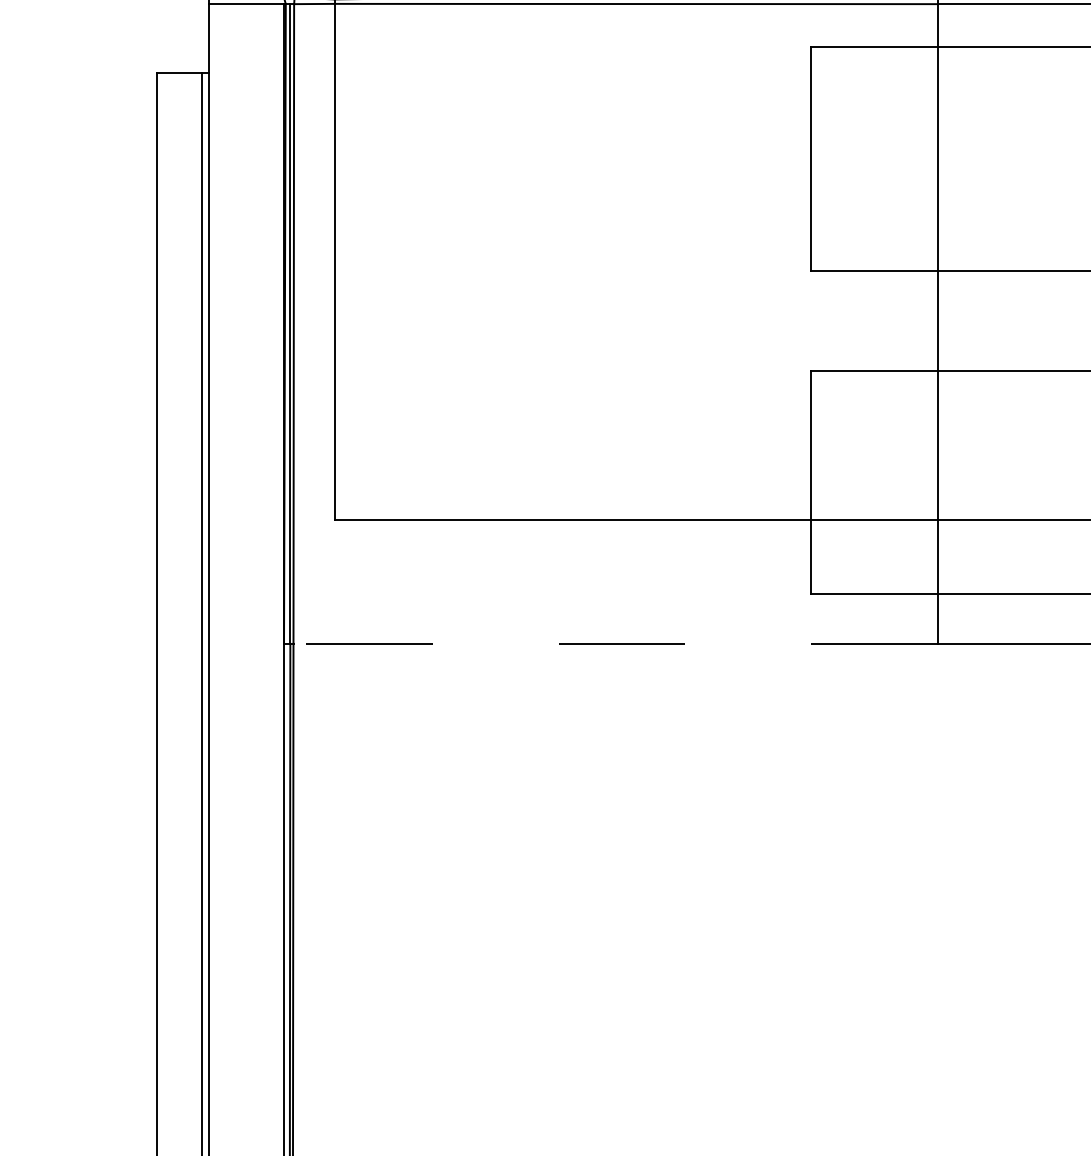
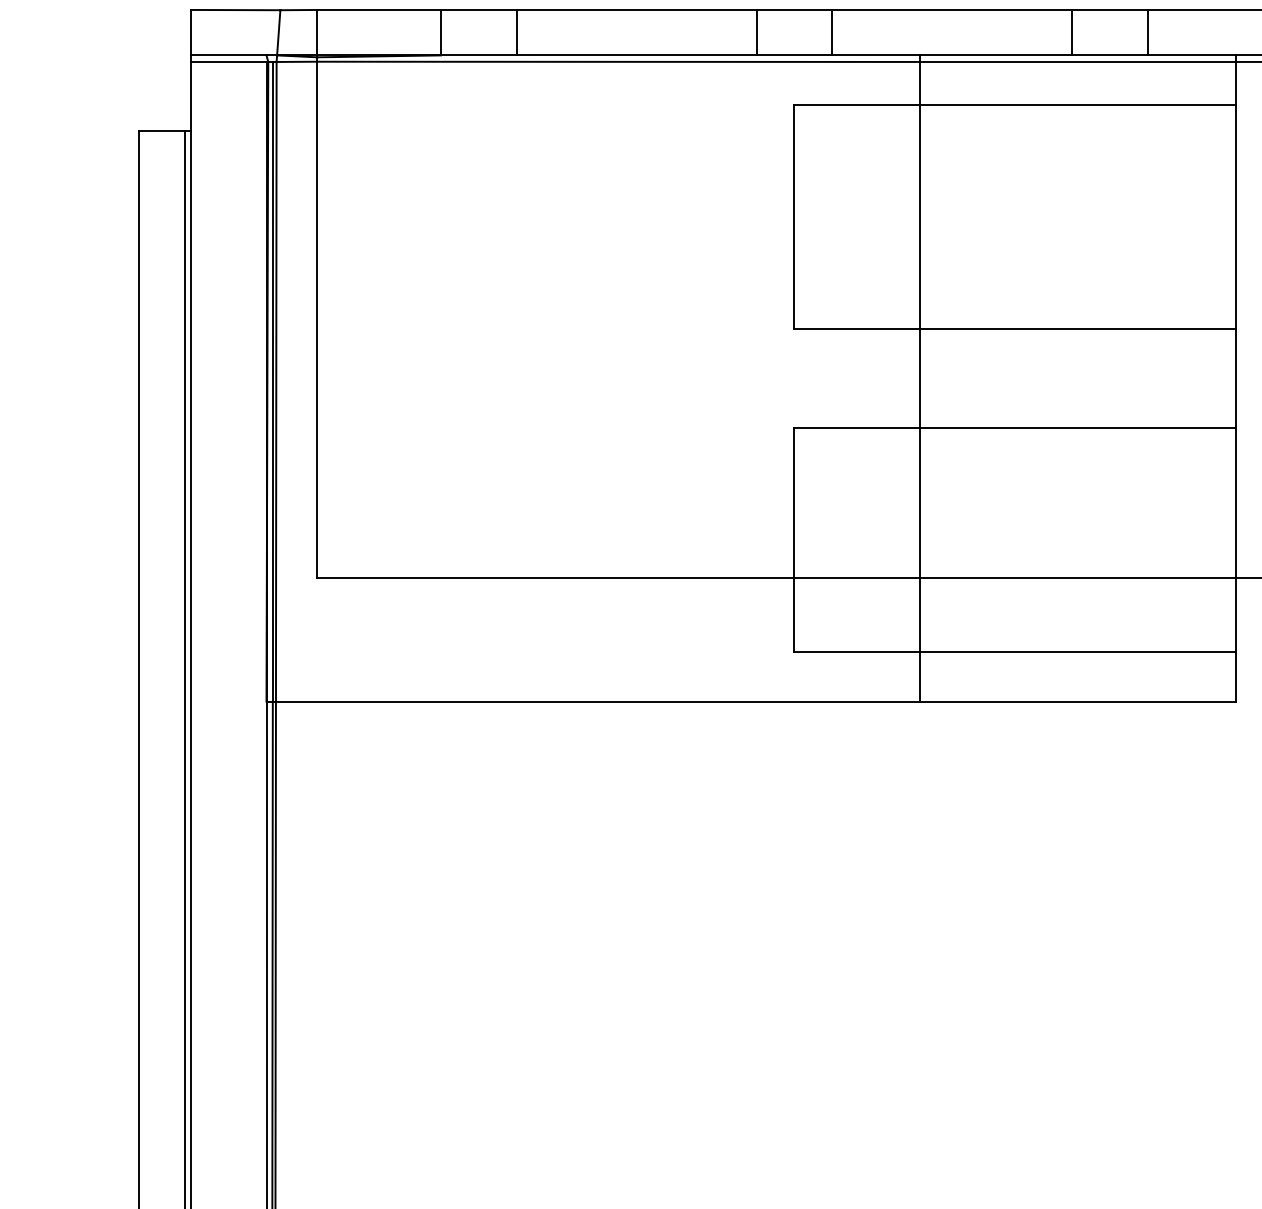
line: (615, 643) -> (597, 701), dashed -> solid

